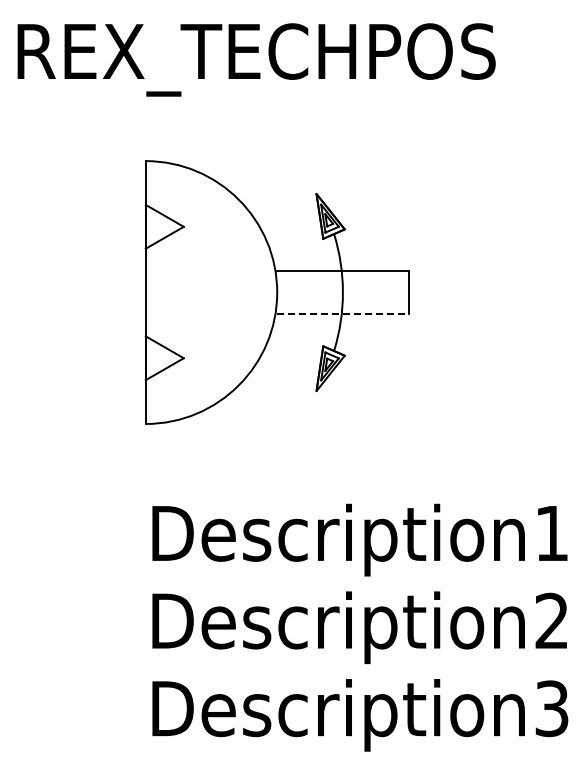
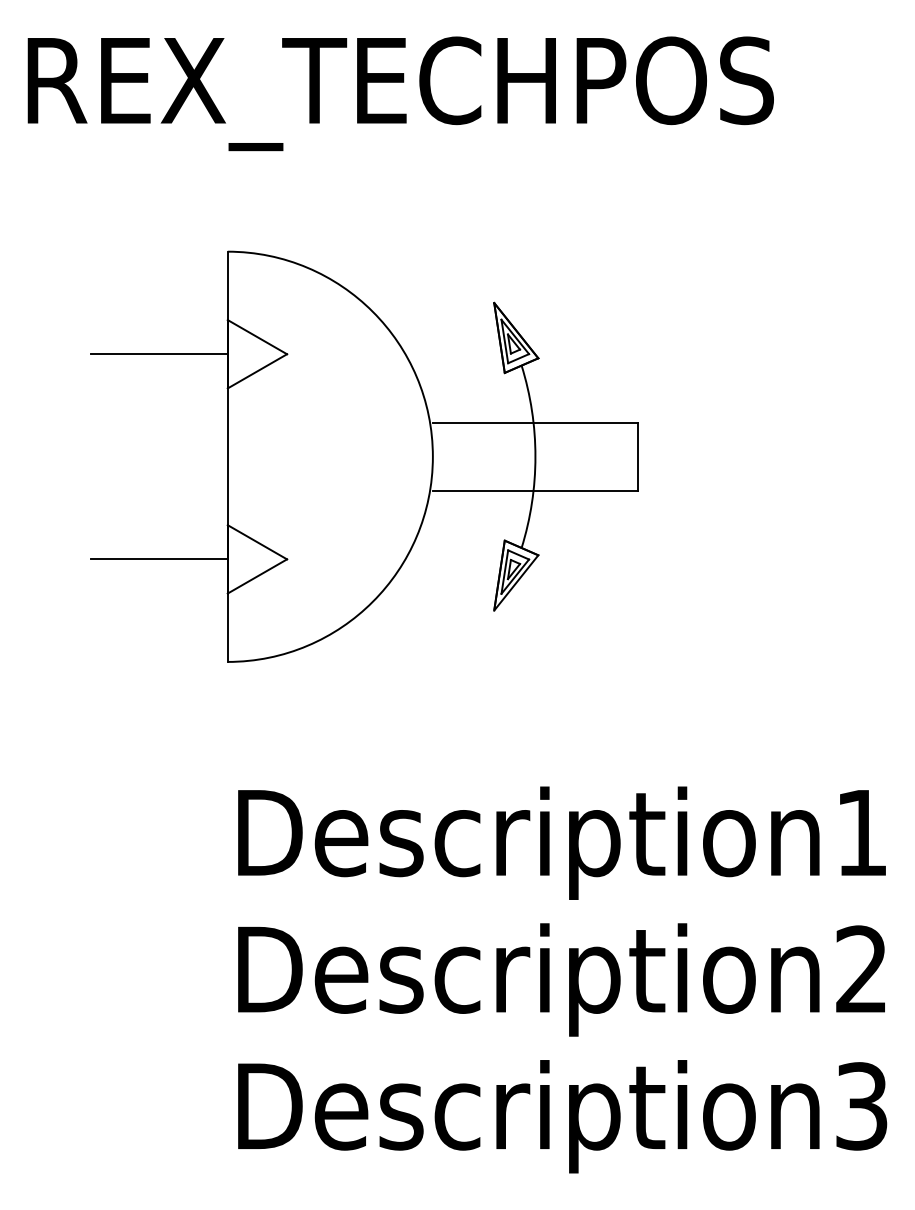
line: (101, 226) -> (158, 353), added
line: (342, 314) -> (534, 491), dashed -> solid
line: (101, 358) -> (158, 559), added

